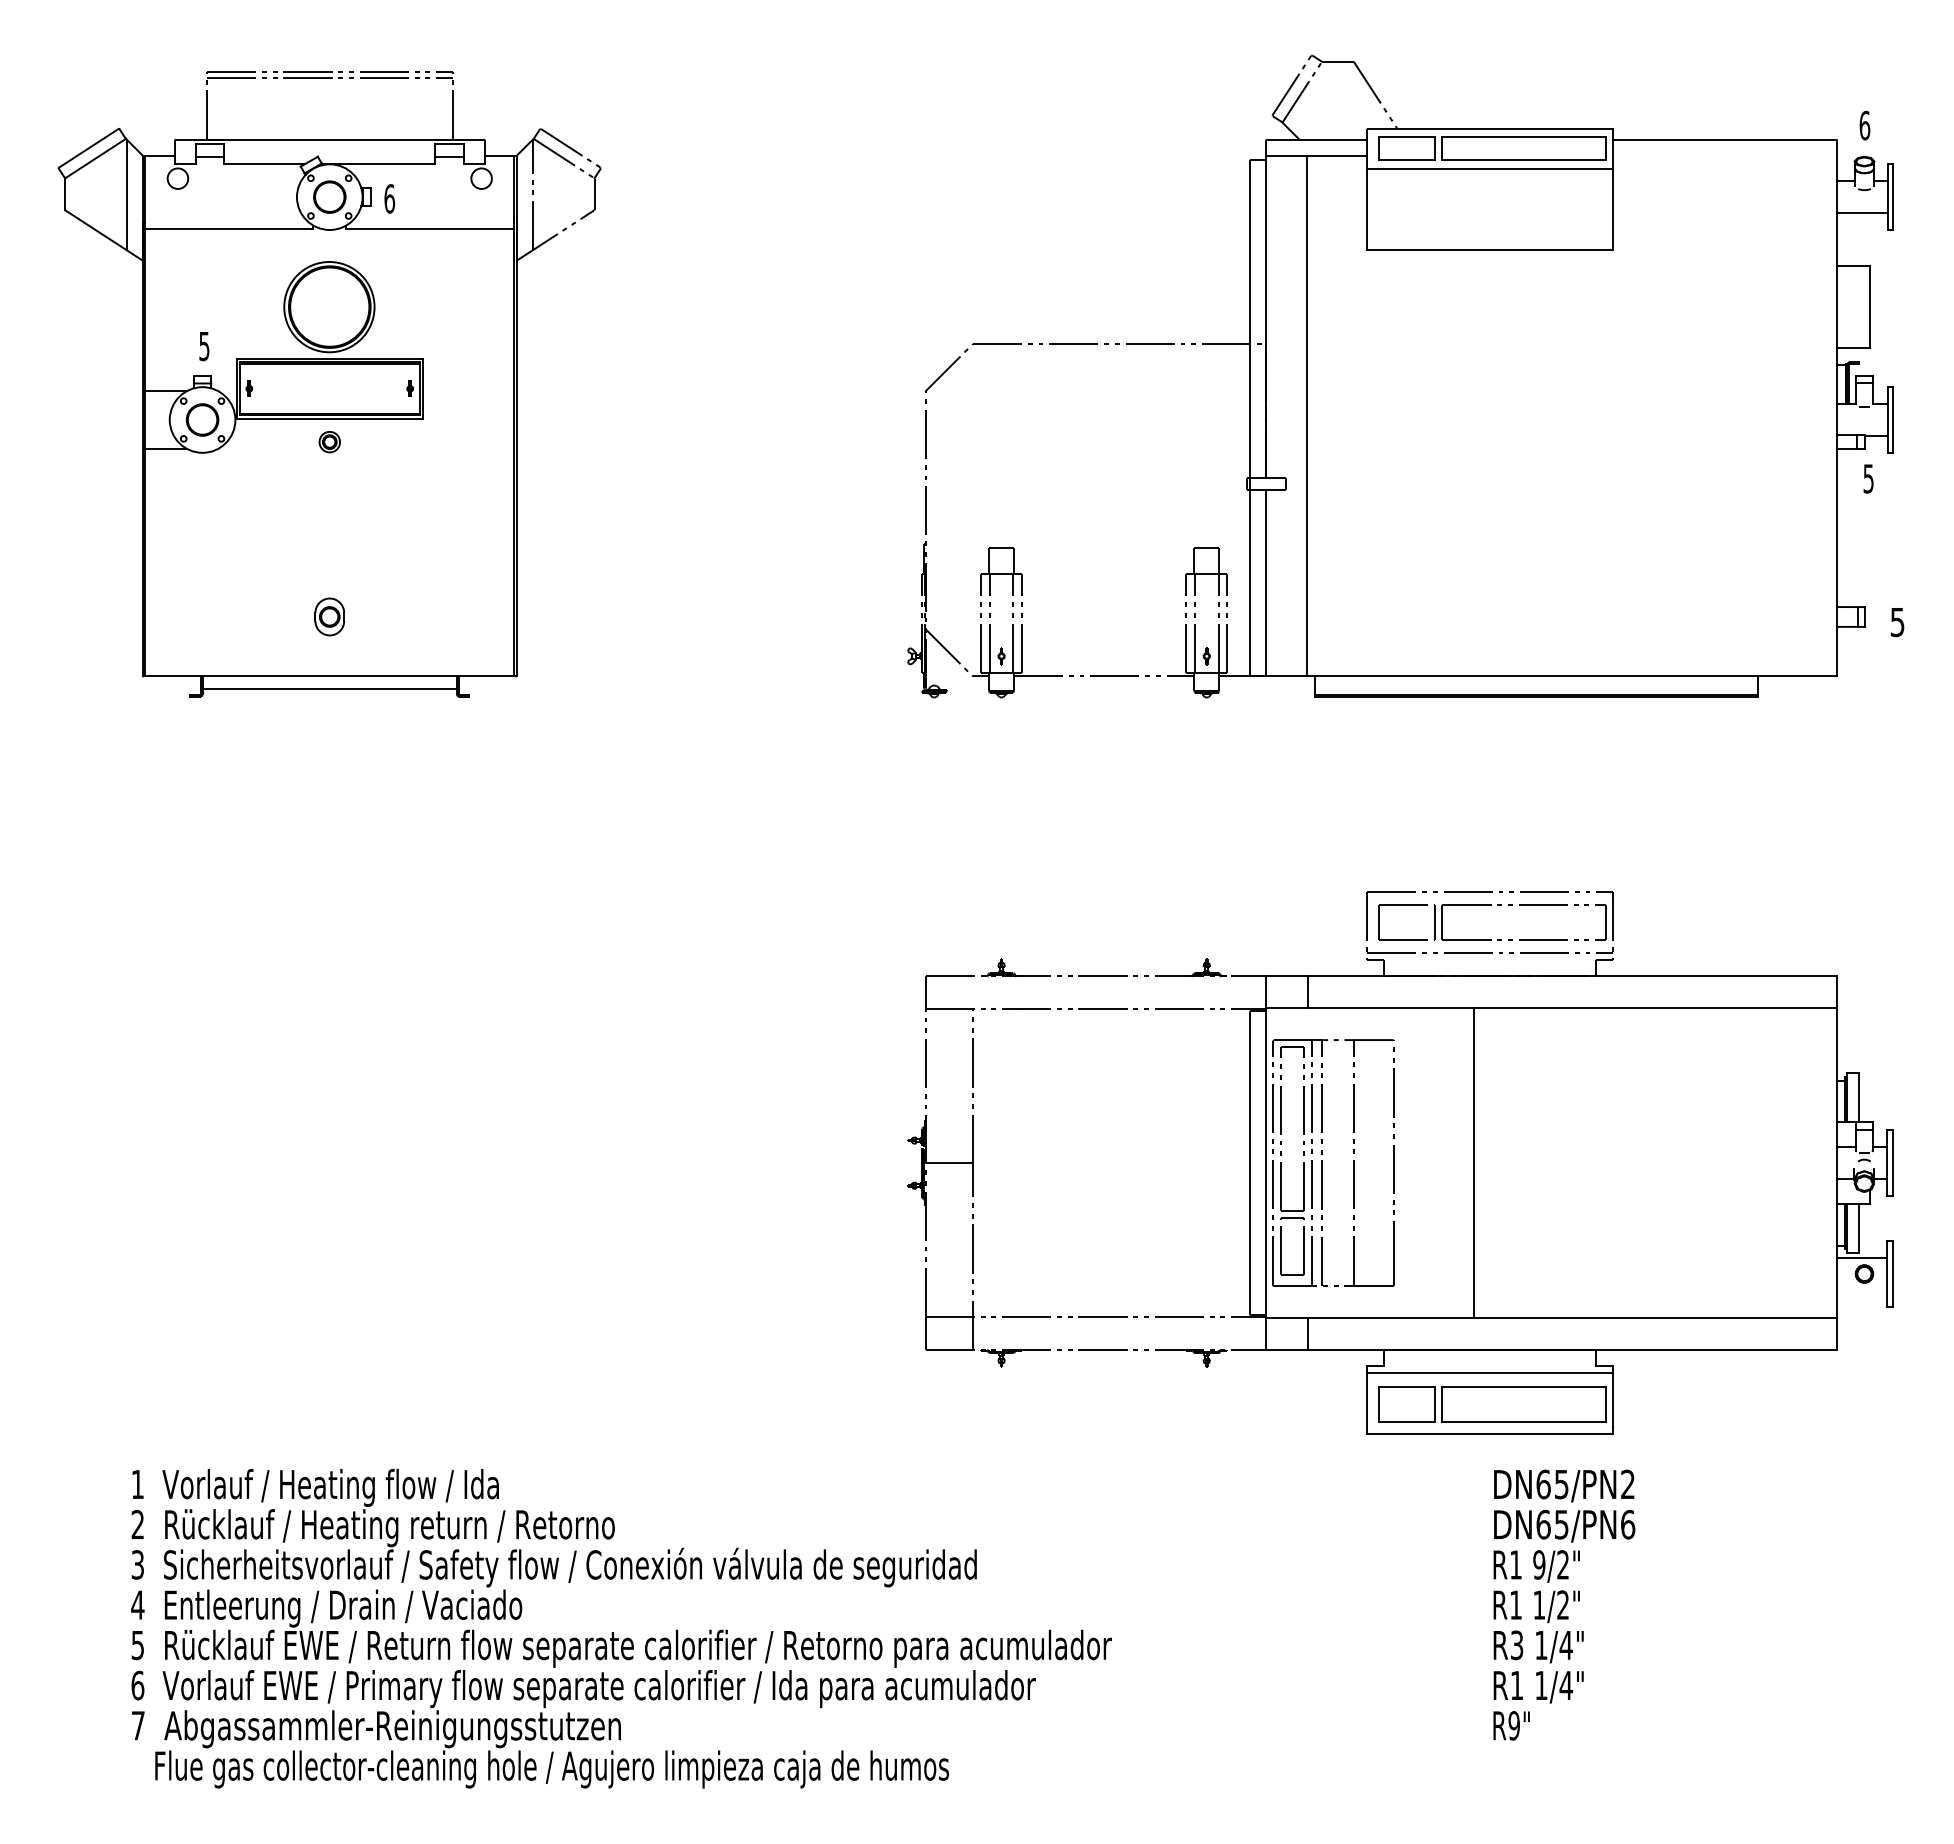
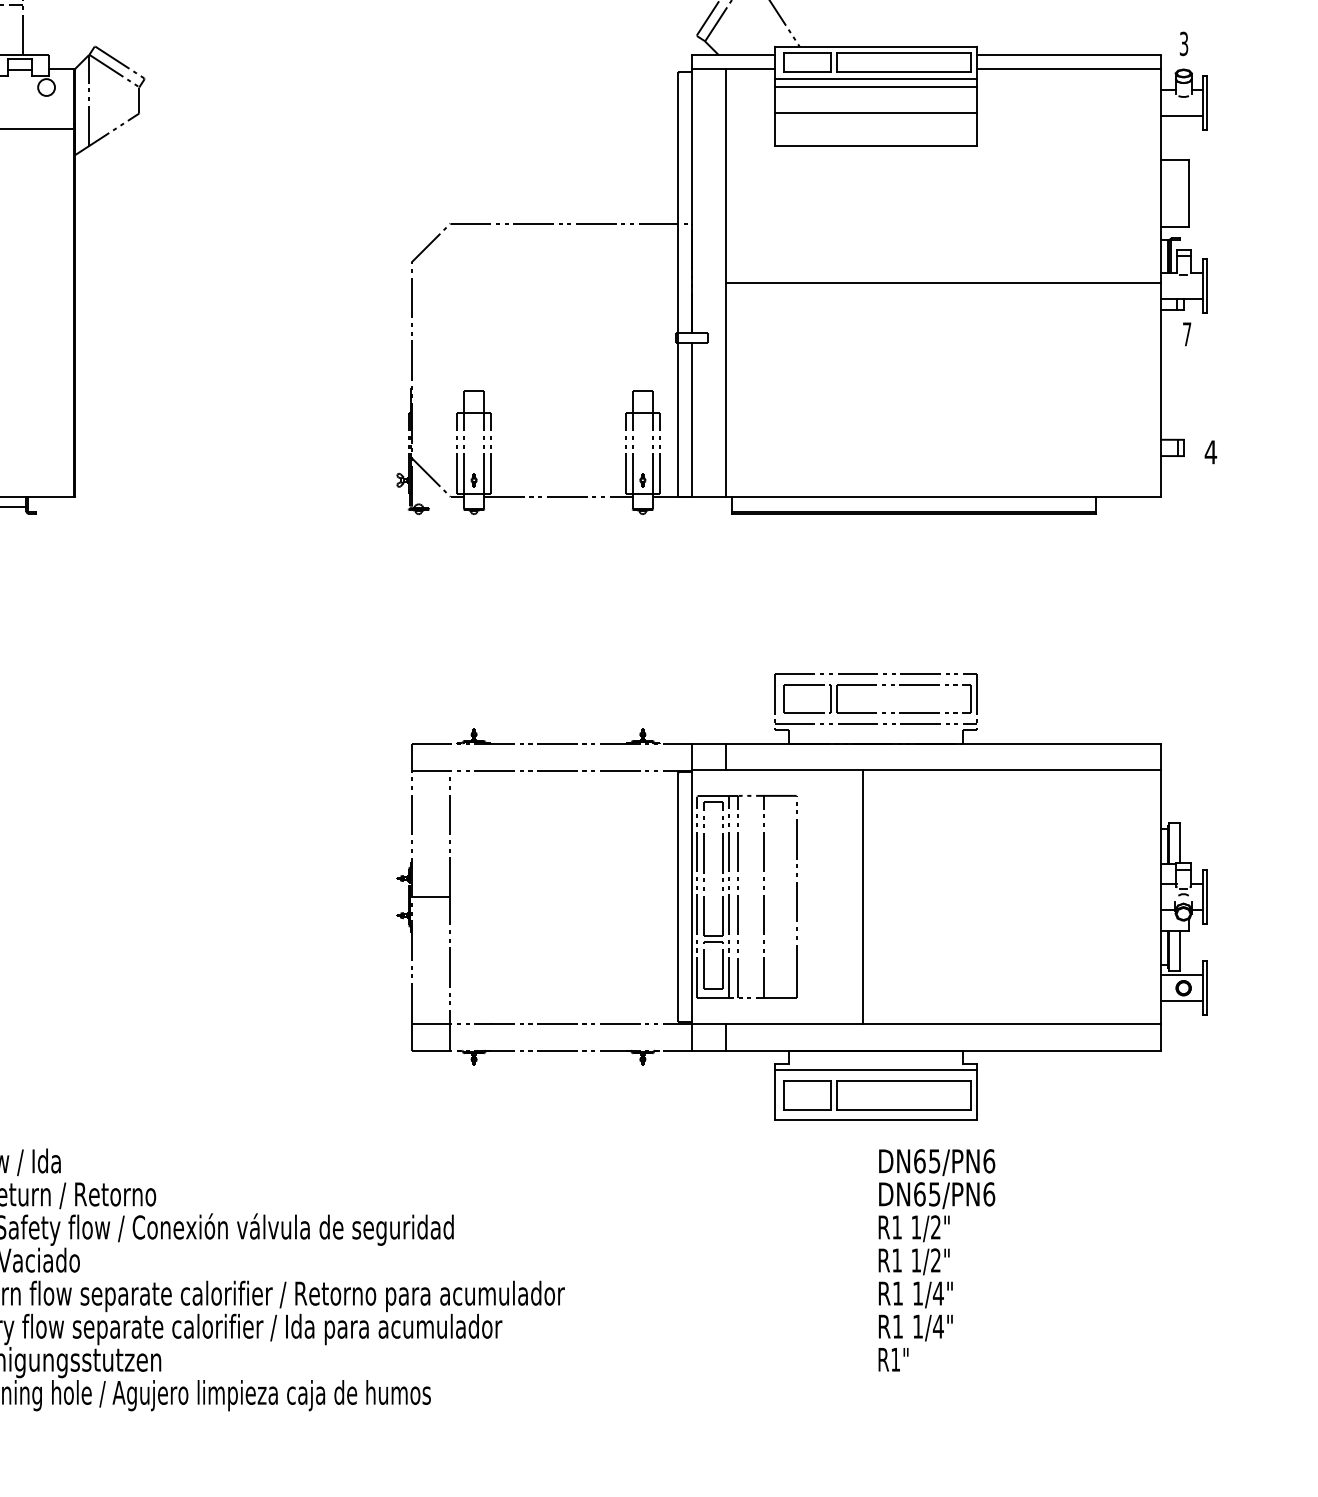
text: (1864, 125) -> (1183, 43), 6 -> 3
line: (1725, 156) -> (1069, 69), added
line: (1490, 178) -> (876, 87), added
line: (1490, 209) -> (876, 112), added
line: (1572, 416) -> (943, 283), added
text: (1868, 478) -> (1186, 334), 5 -> 7
text: (1897, 622) -> (1210, 452), 5 -> 4
line: (1862, 1289) -> (1182, 1000), added
text: (1628, 1484) -> (989, 1161), DN65/PN2 -> DN65/PN6
text: (1539, 1564) -> (916, 1227), 9/2" -> 1/2"
text: (1517, 1645) -> (898, 1293), R3 -> R1
text: (1513, 1725) -> (895, 1359), R9" -> R1"

